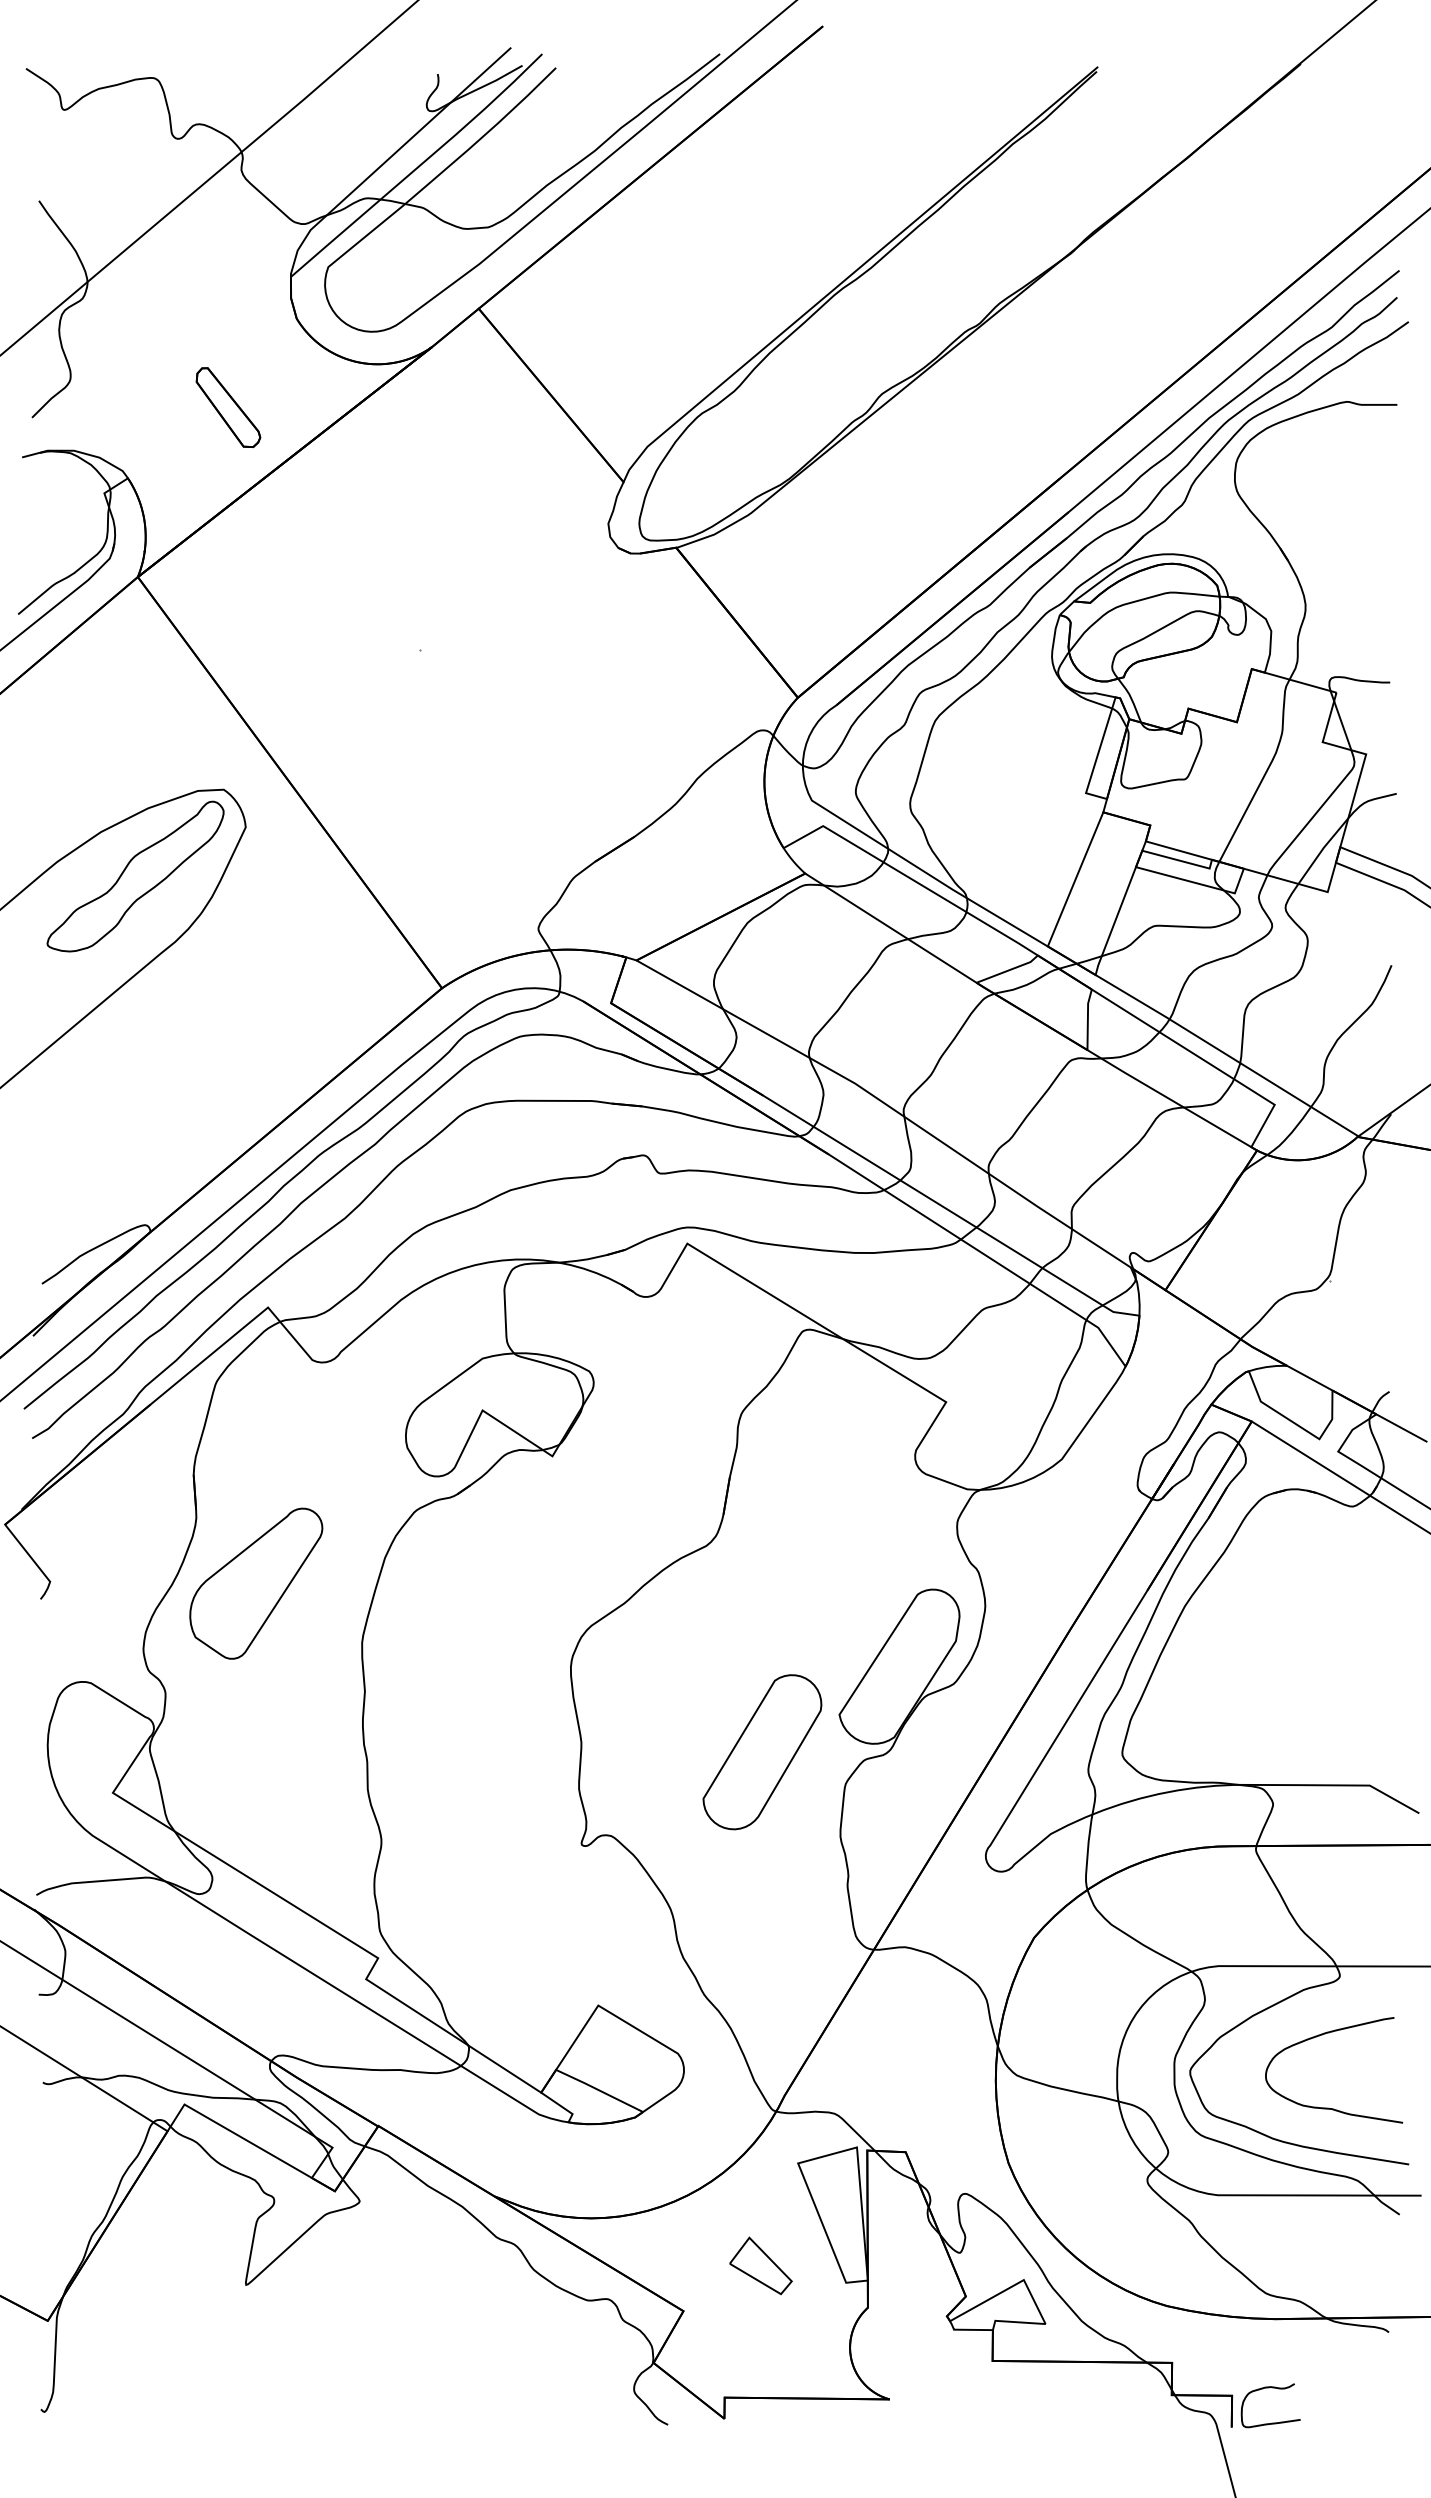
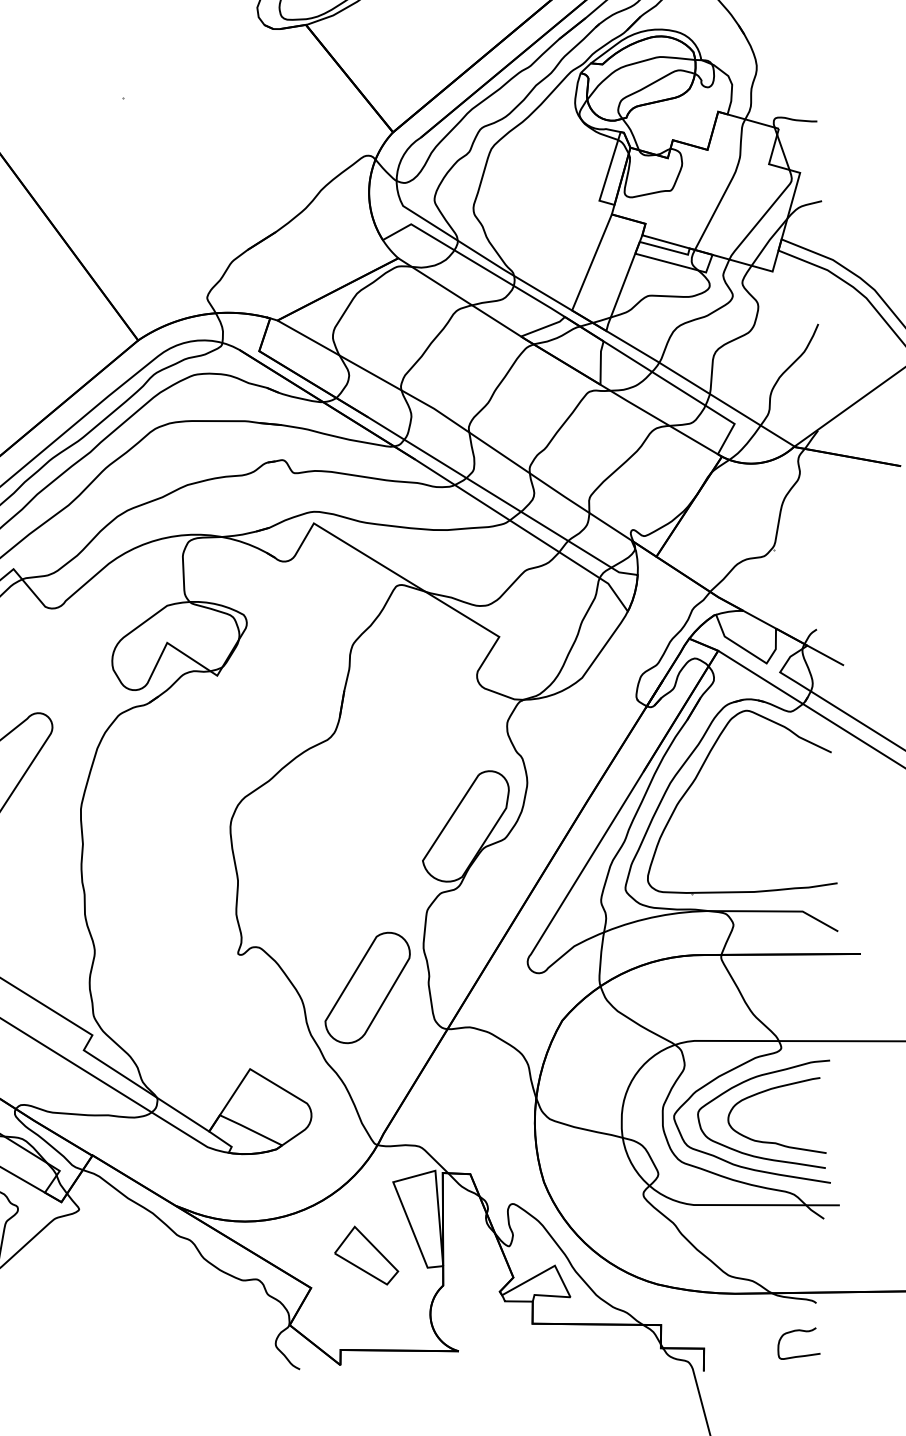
part: (1224, 1594) -> (698, 774), added
part: (762, 1752) -> (367, 988), moved
curve: (1292, 2022) -> (747, 1081), added
part: (760, 2265) -> (366, 1255), size x1.43
curve: (1269, 2388) -> (798, 1331), moved

